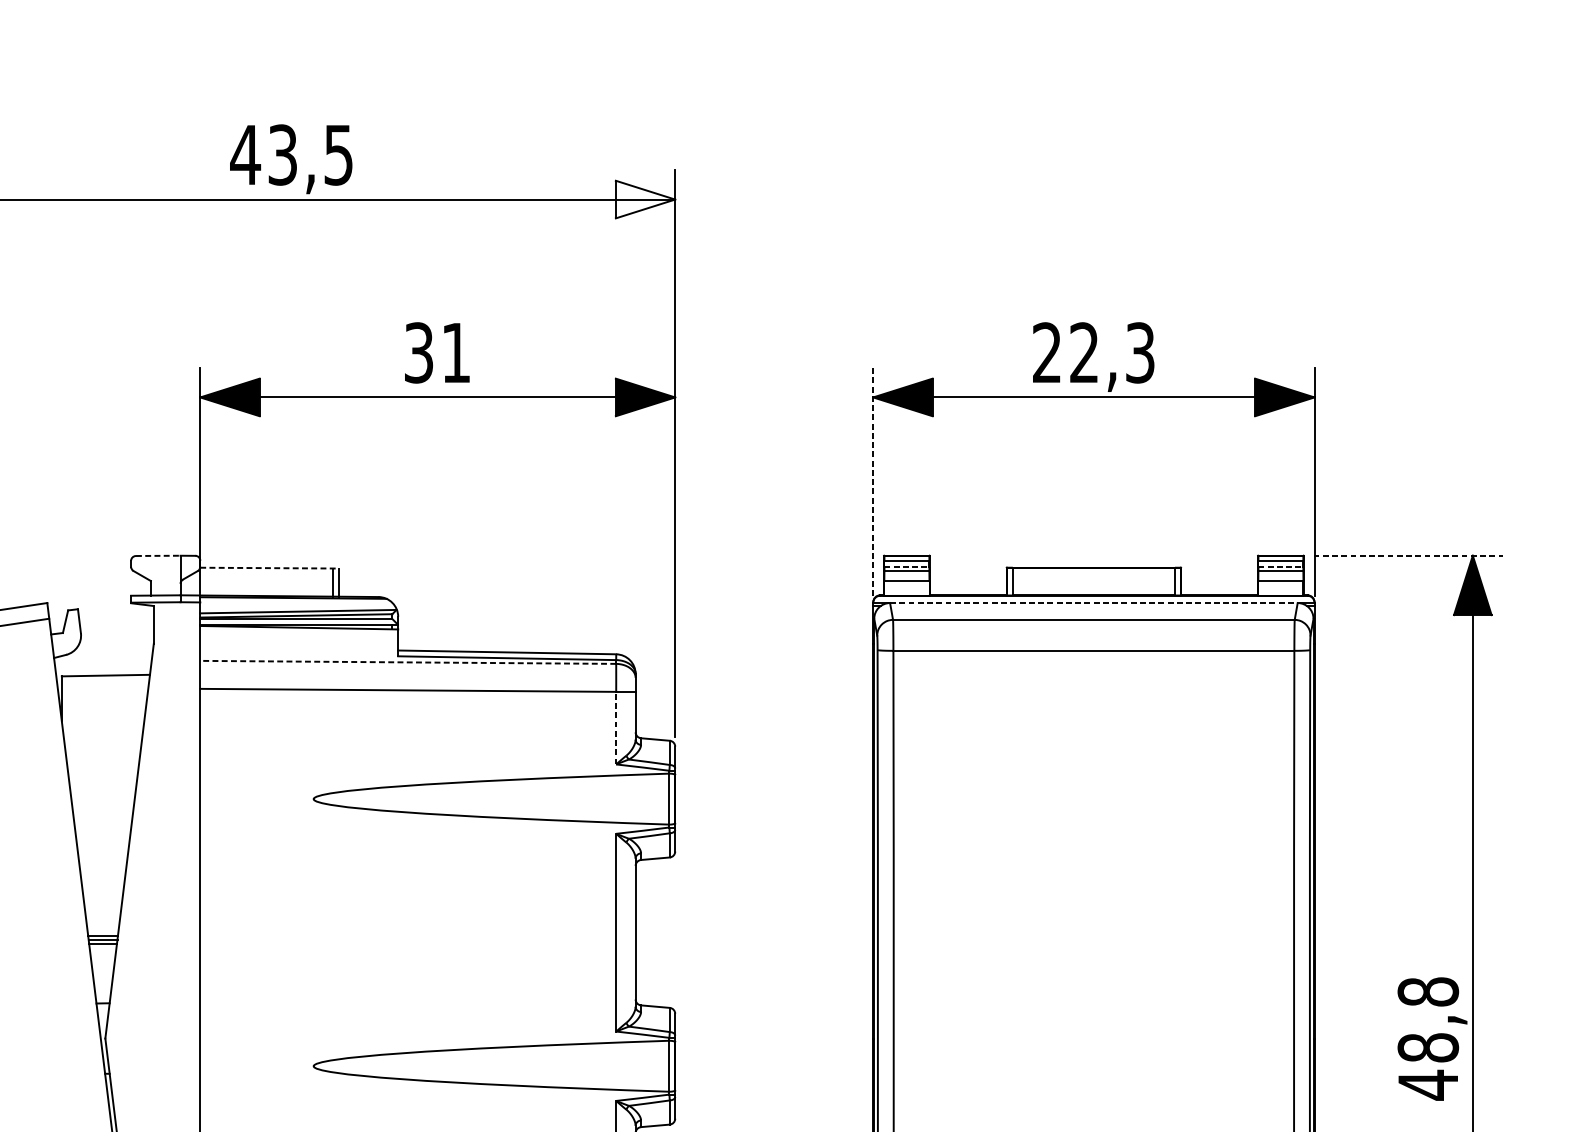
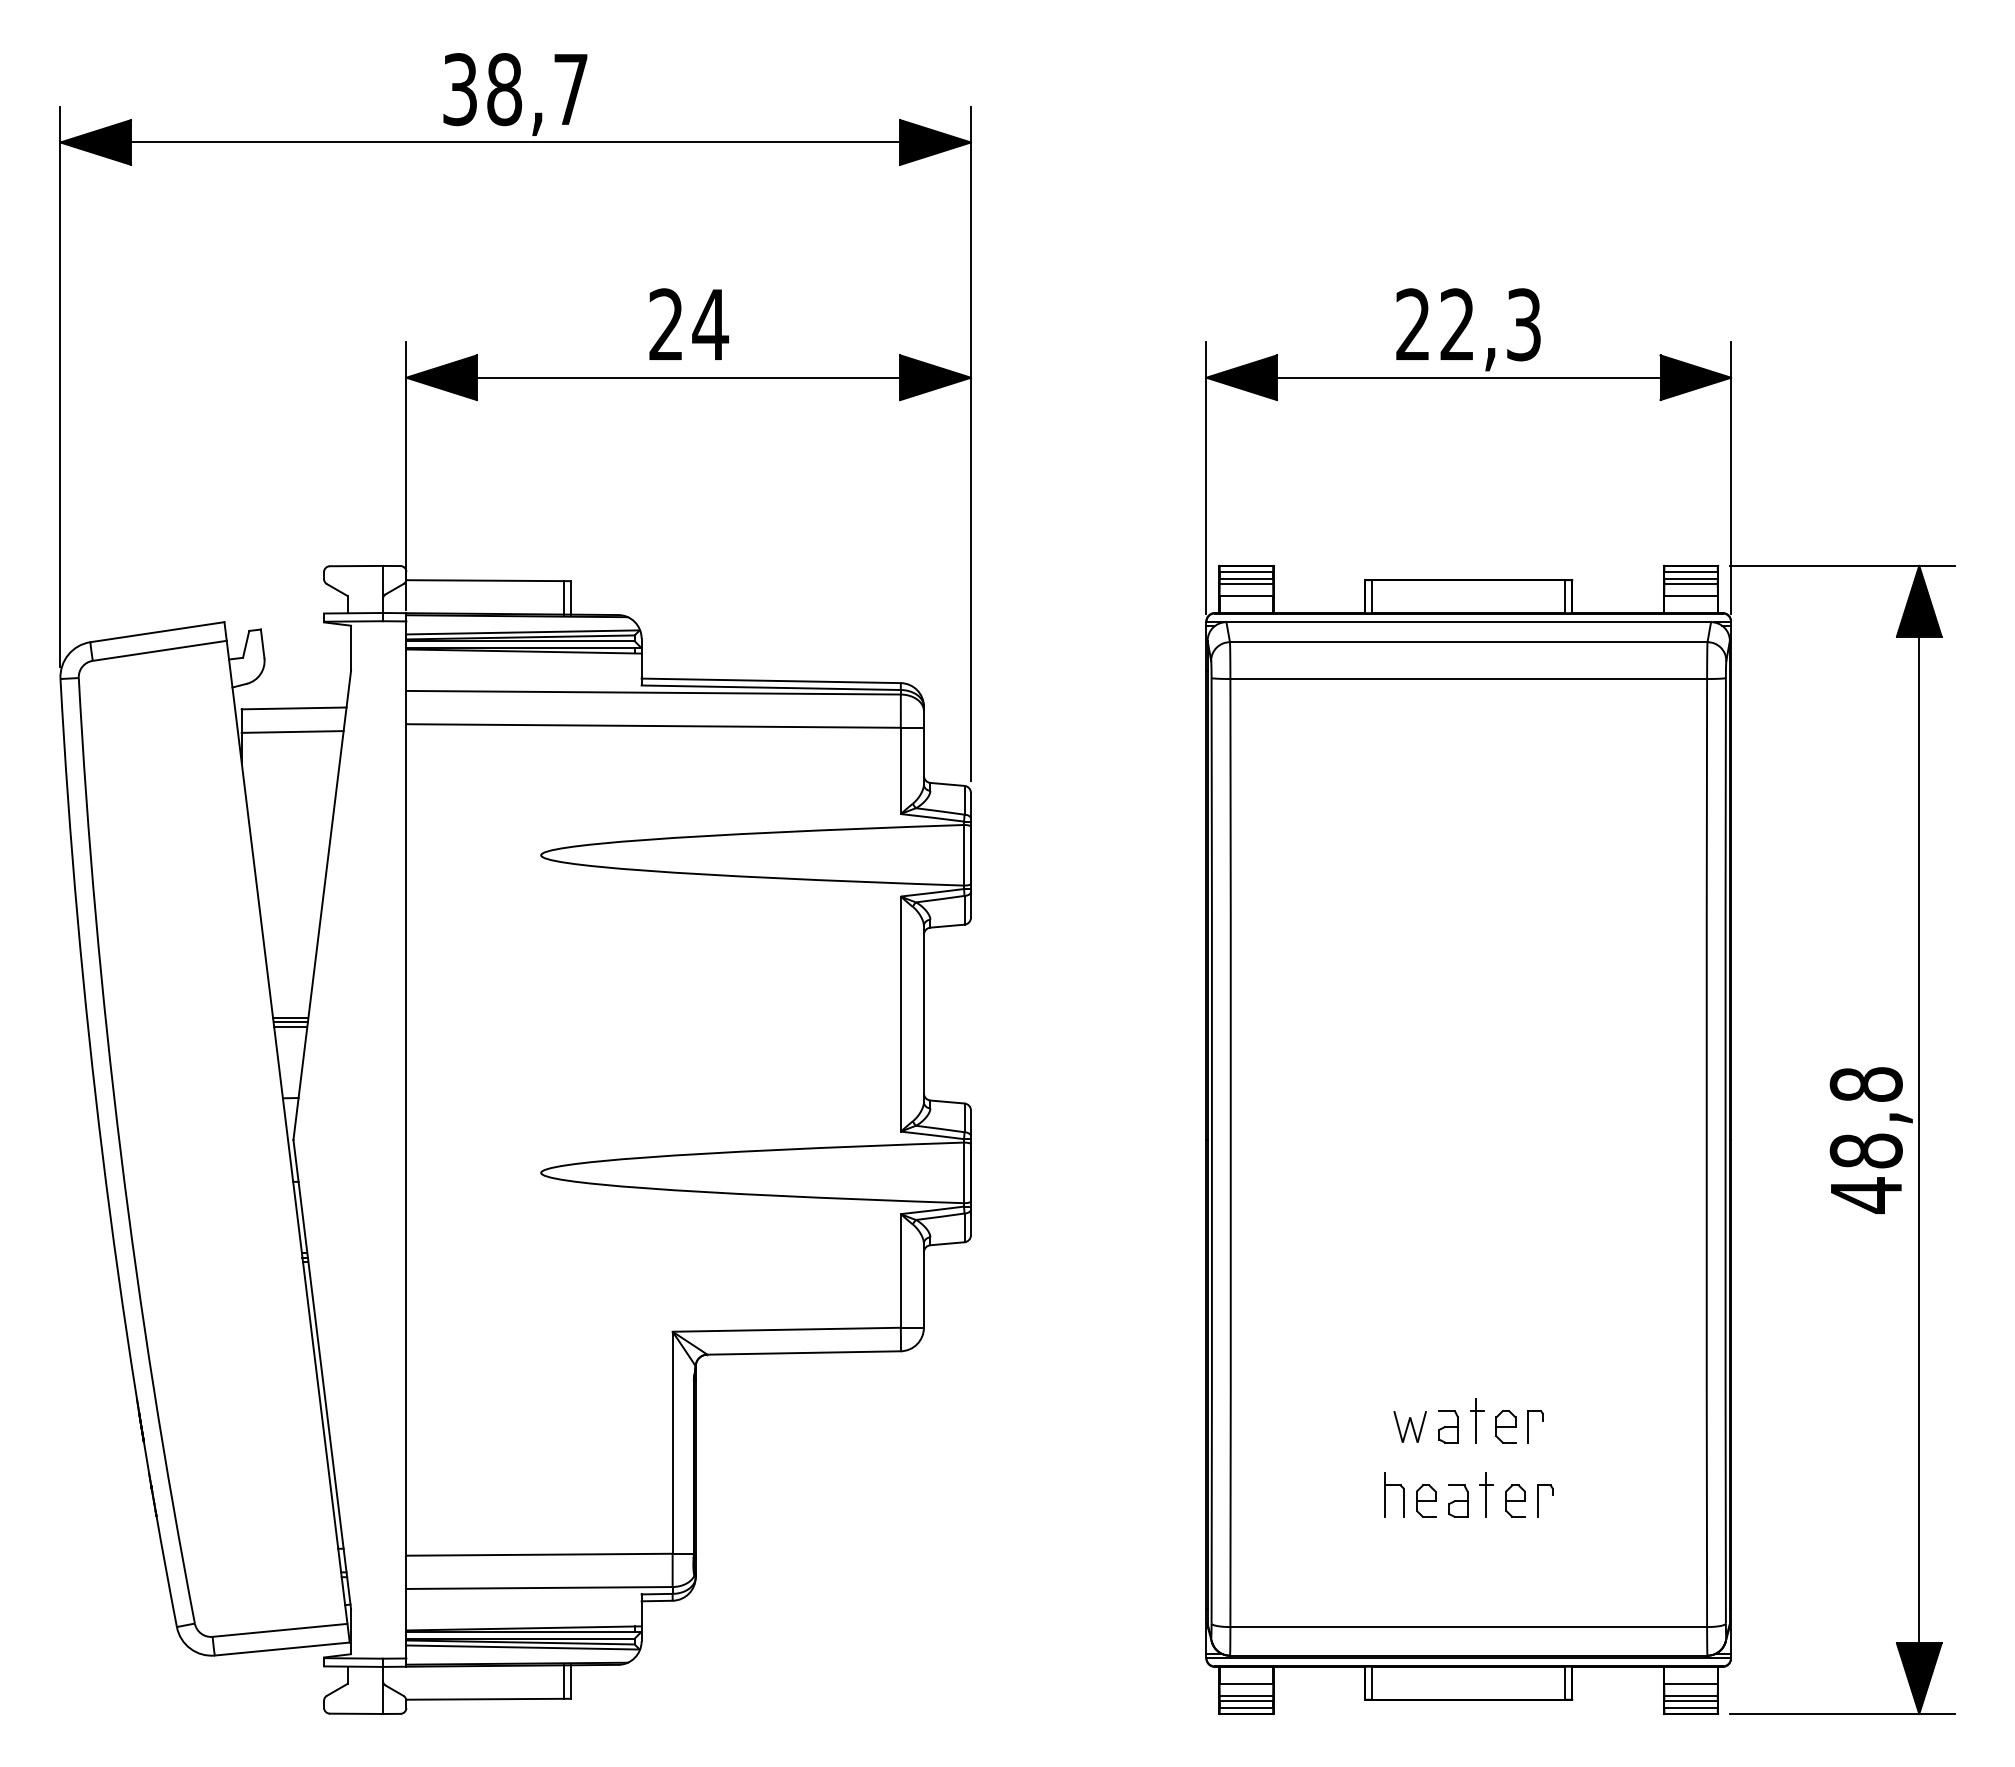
text: (291, 155) -> (514, 89), 43,5 -> 38,7
fill: (645, 199) -> (935, 142), added
text: (438, 352) -> (689, 324), 31 -> 24
line: (873, 482) -> (1206, 478), dashed -> solid
line: (1408, 555) -> (1842, 565), dashed -> solid
line: (158, 556) -> (356, 566), dashed -> solid
line: (270, 567) -> (489, 580), dashed -> solid
line: (906, 567) -> (1246, 579), dashed -> solid
line: (1281, 567) -> (1691, 579), dashed -> solid
line: (1094, 603) -> (1469, 622), dashed -> solid
line: (408, 662) -> (653, 692), dashed -> solid
line: (104, 694) -> (292, 731), added
line: (615, 727) -> (900, 770), dashed -> solid

